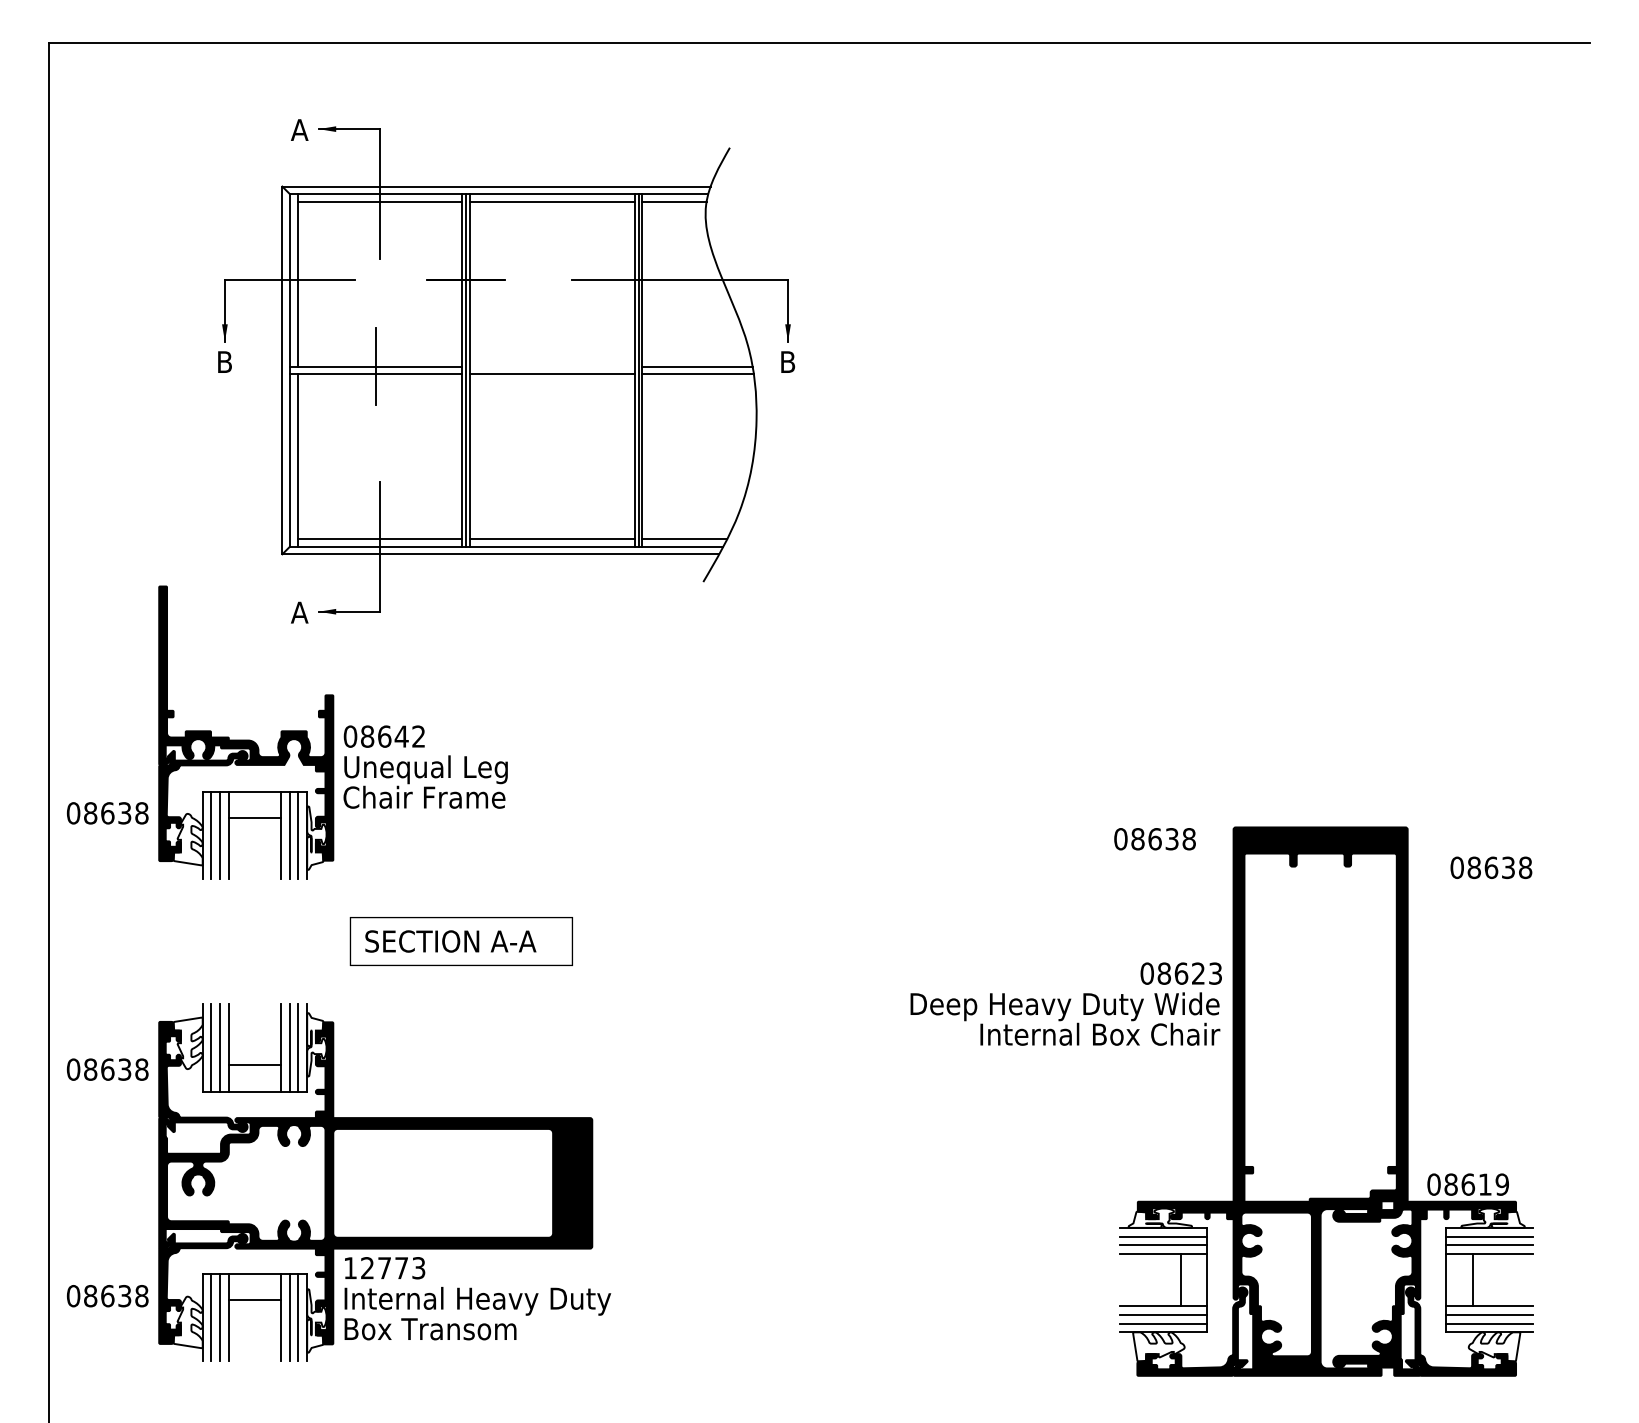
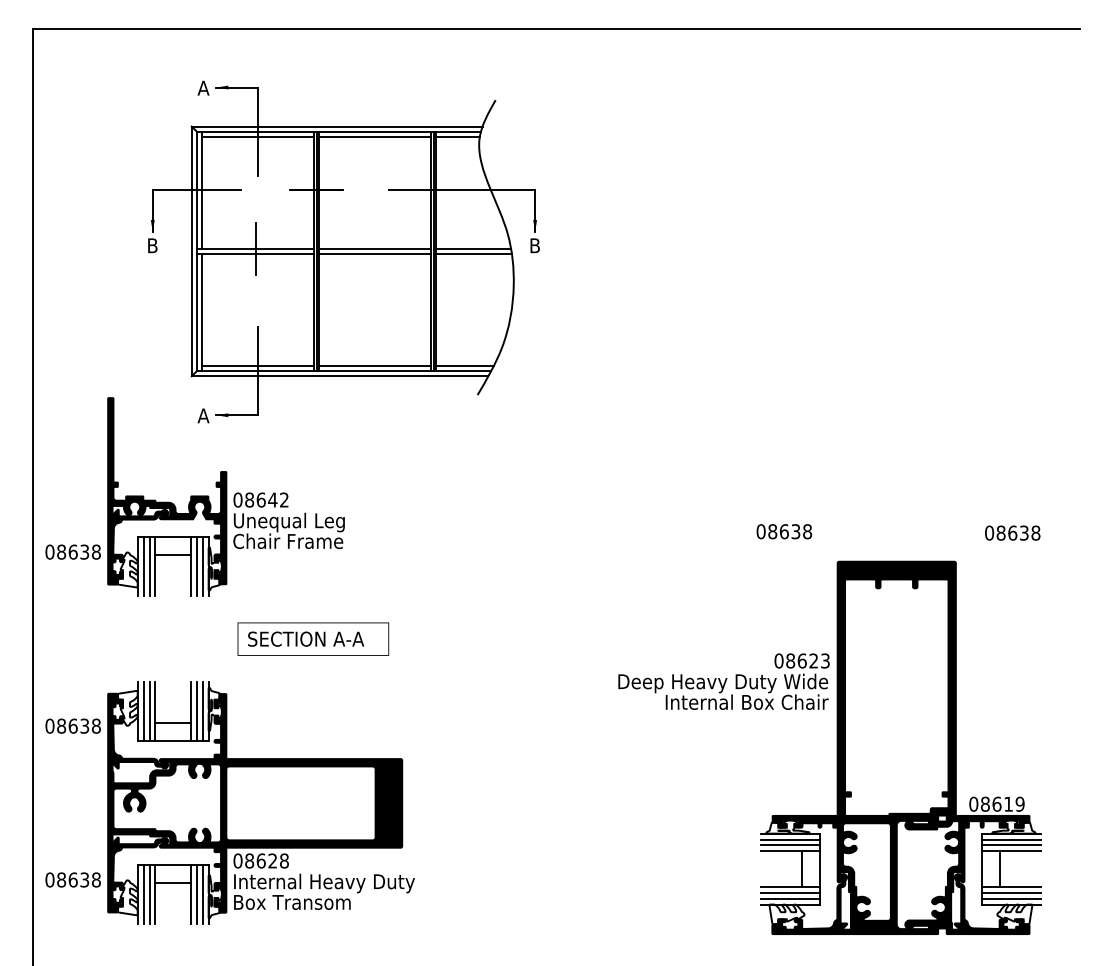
line: (552, 366) -> (375, 248), added
text: (1153, 838) -> (783, 531), moved
text: (1491, 866) -> (1012, 532), moved
text: (383, 1267) -> (260, 860), 12773 -> 08628

